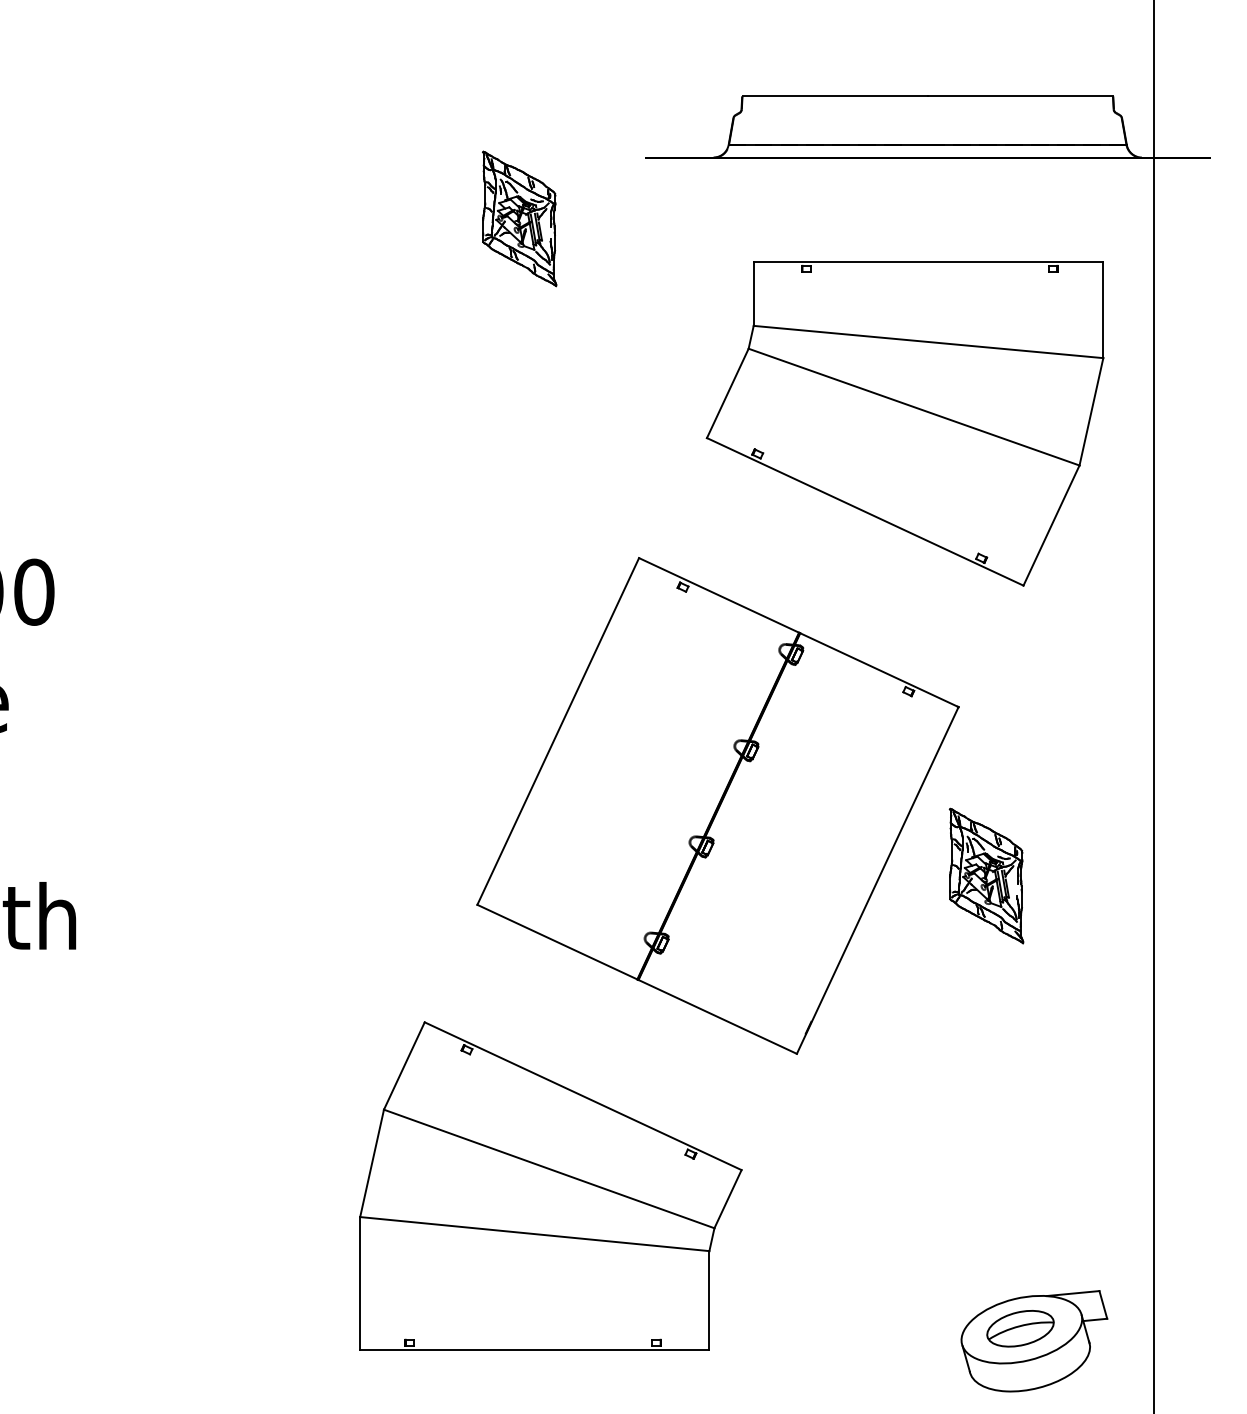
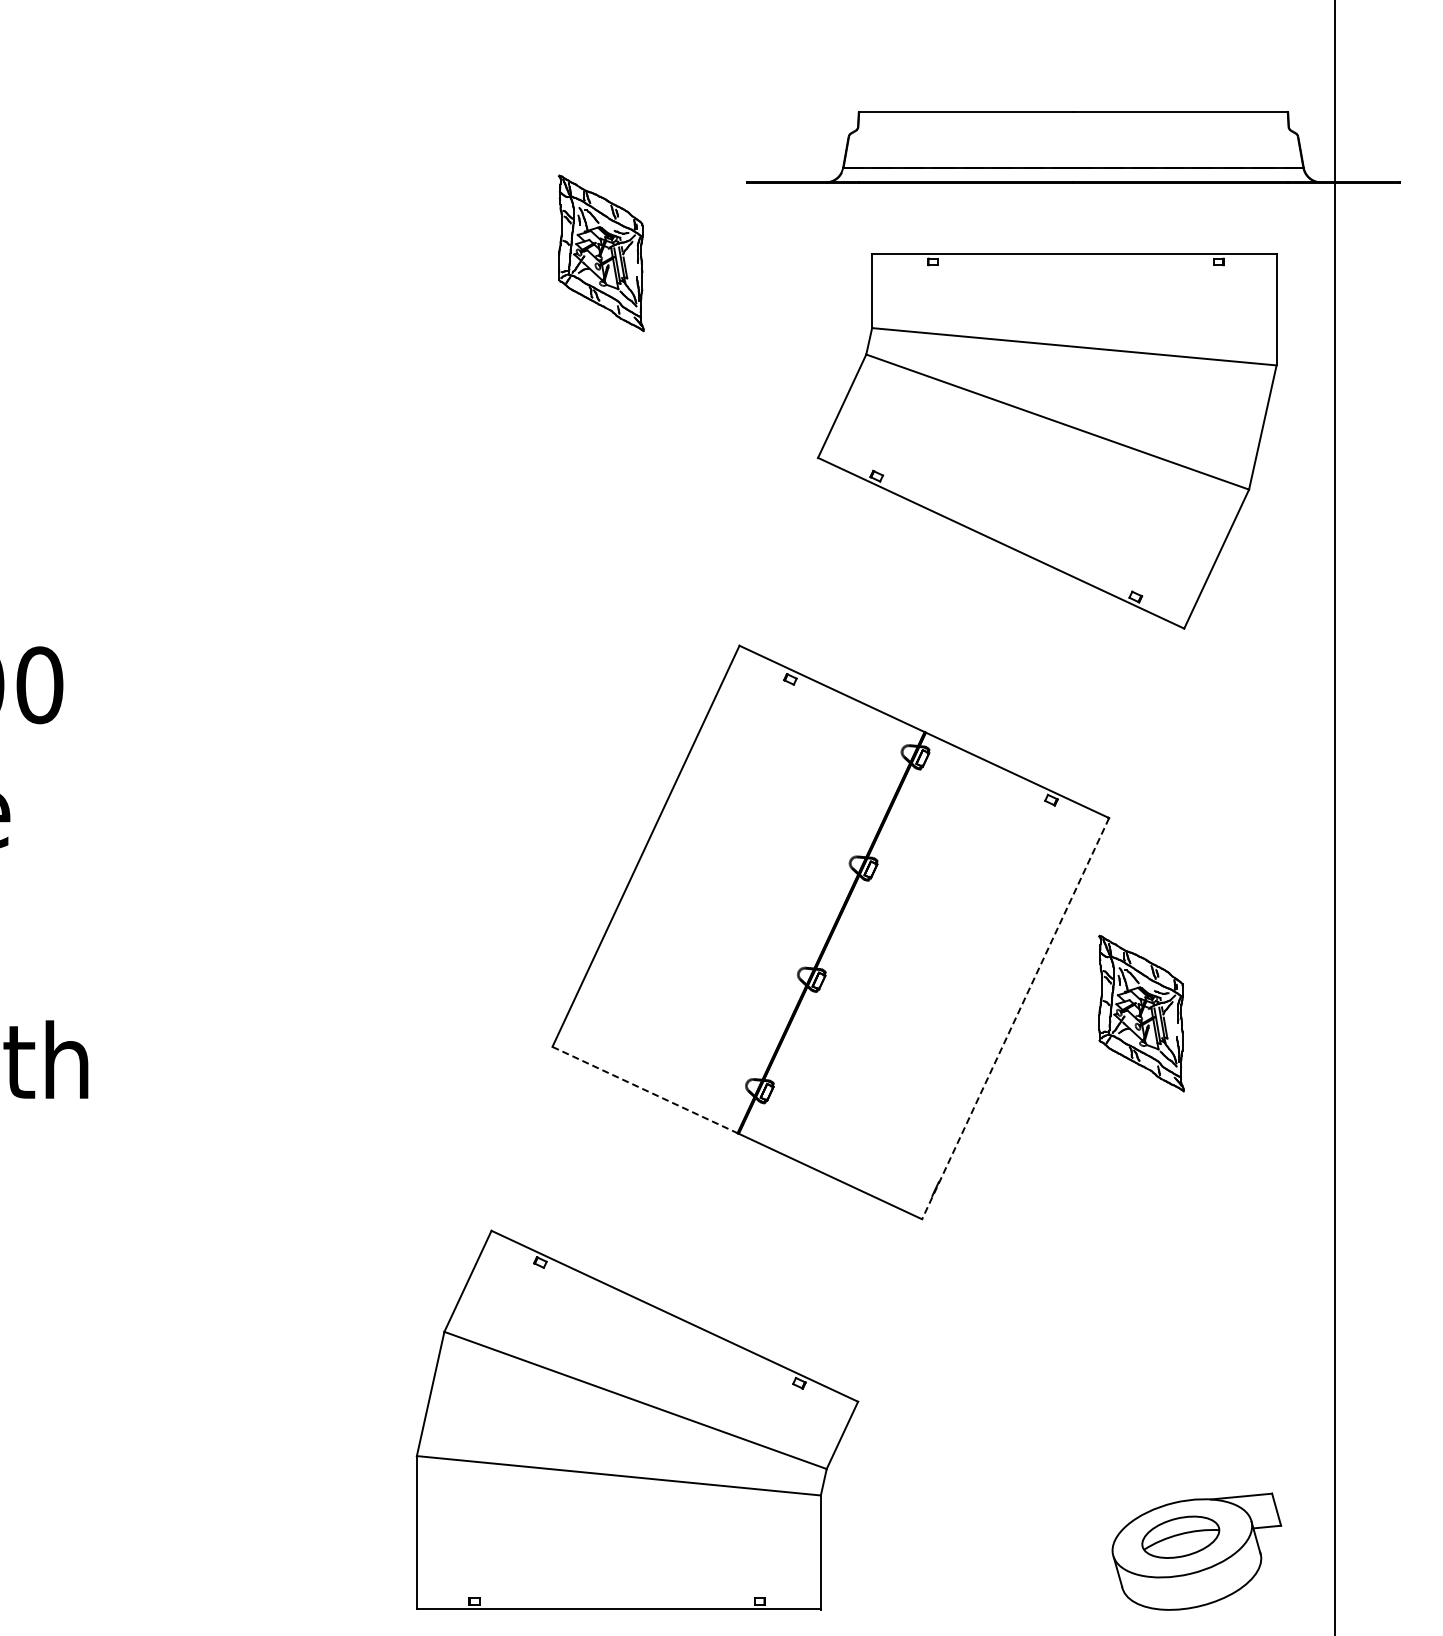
part: (905, 423) -> (1047, 441), moved
line: (877, 881) -> (1015, 1019), solid -> dashed
line: (557, 942) -> (645, 1090), solid -> dashed
part: (550, 1185) -> (637, 1419), moved

